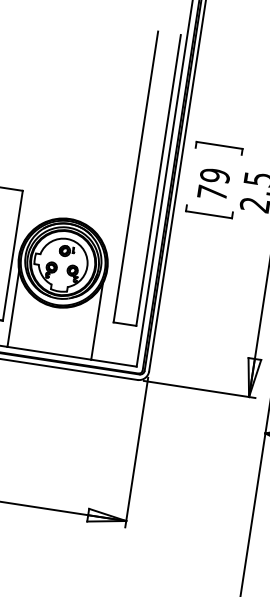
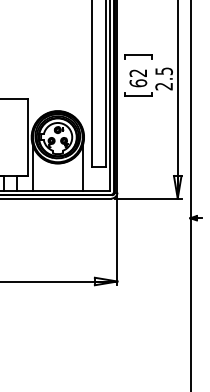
text: (213, 184) -> (138, 78), 79 -> 62

